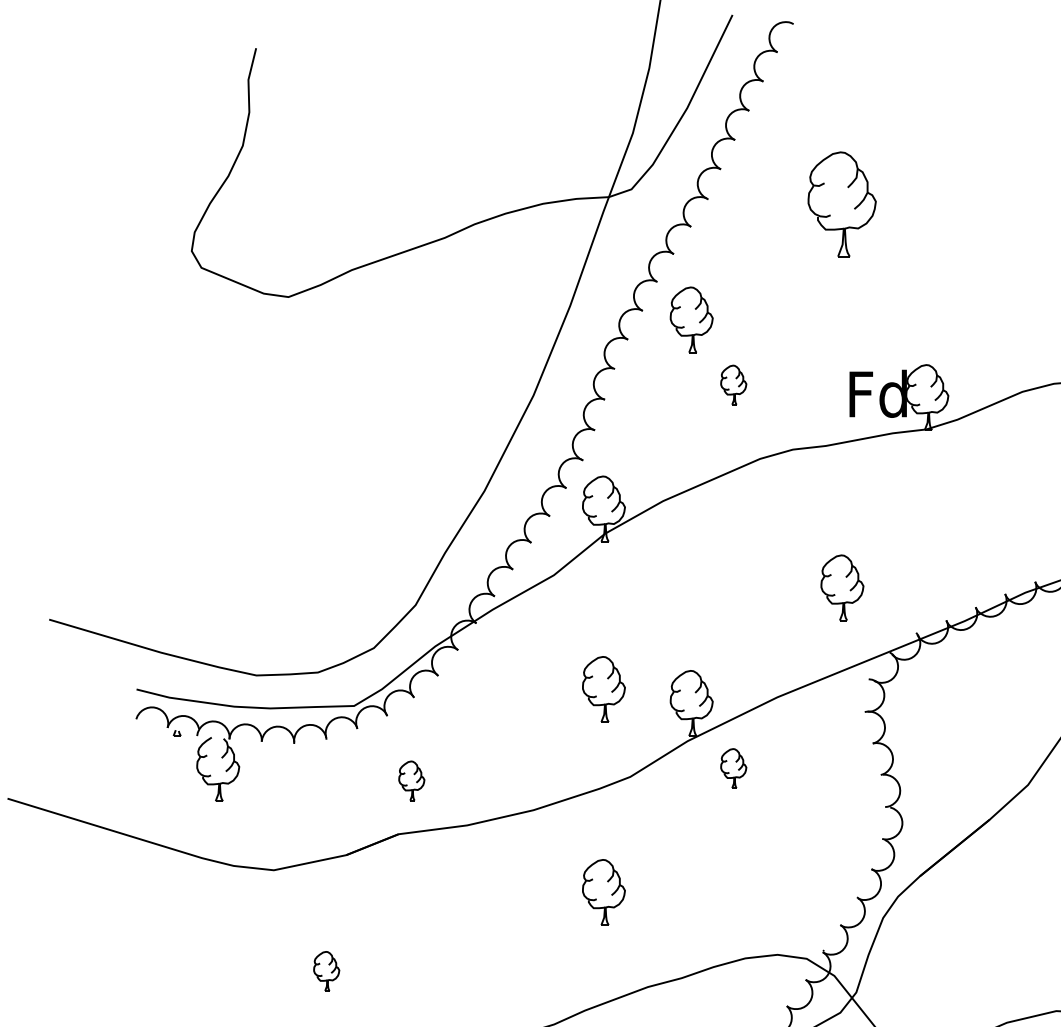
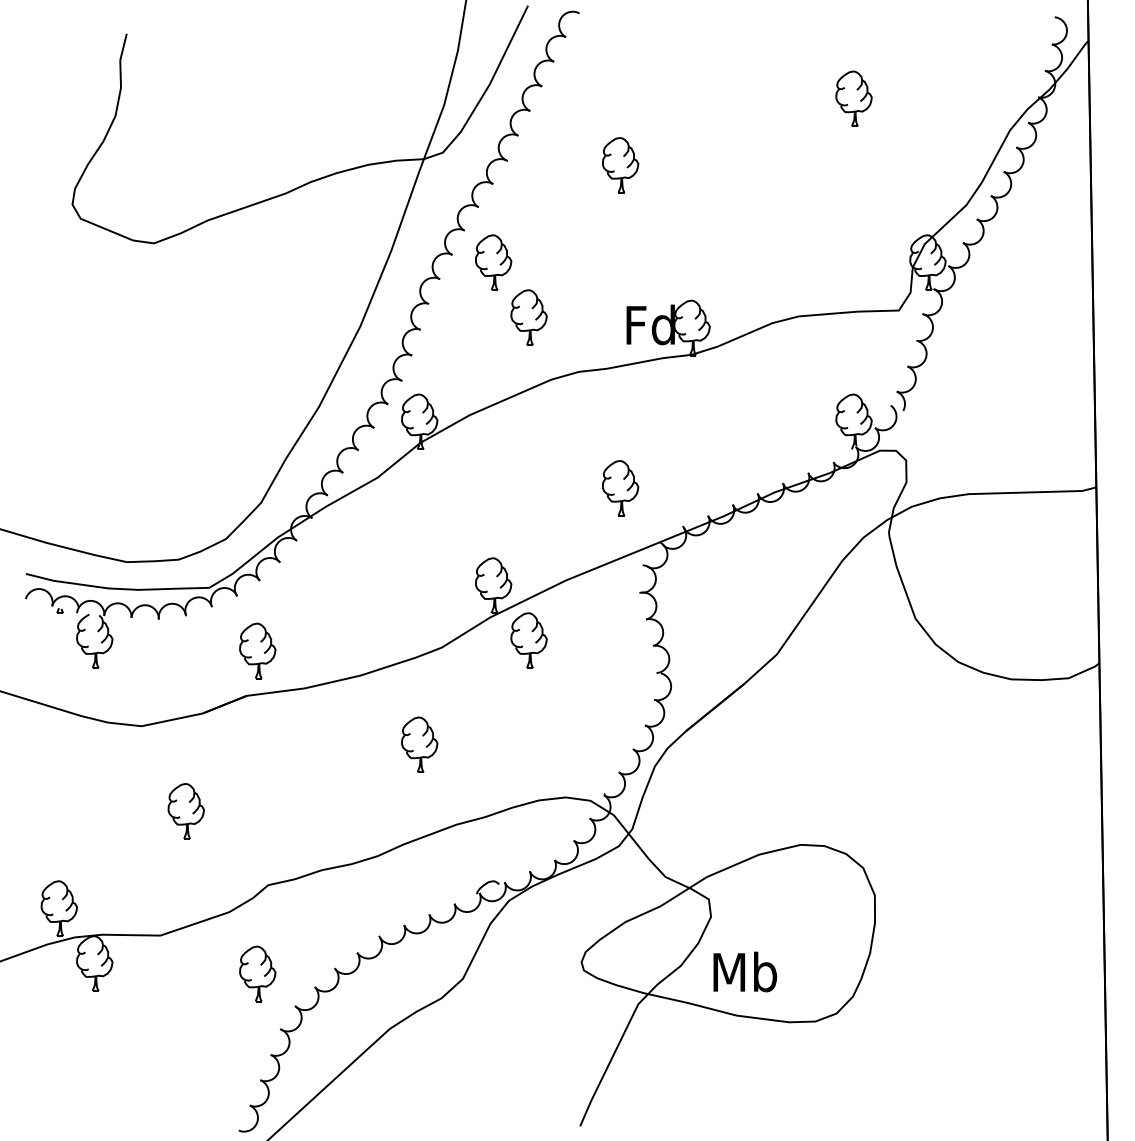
part: (842, 204) -> (620, 165), size x0.62
part: (733, 385) -> (528, 317), size x1.67
part: (603, 688) -> (419, 573), removed
part: (733, 768) -> (528, 640), size x1.67
part: (411, 780) -> (257, 650), size x1.67
part: (325, 971) -> (185, 811), size x1.67

